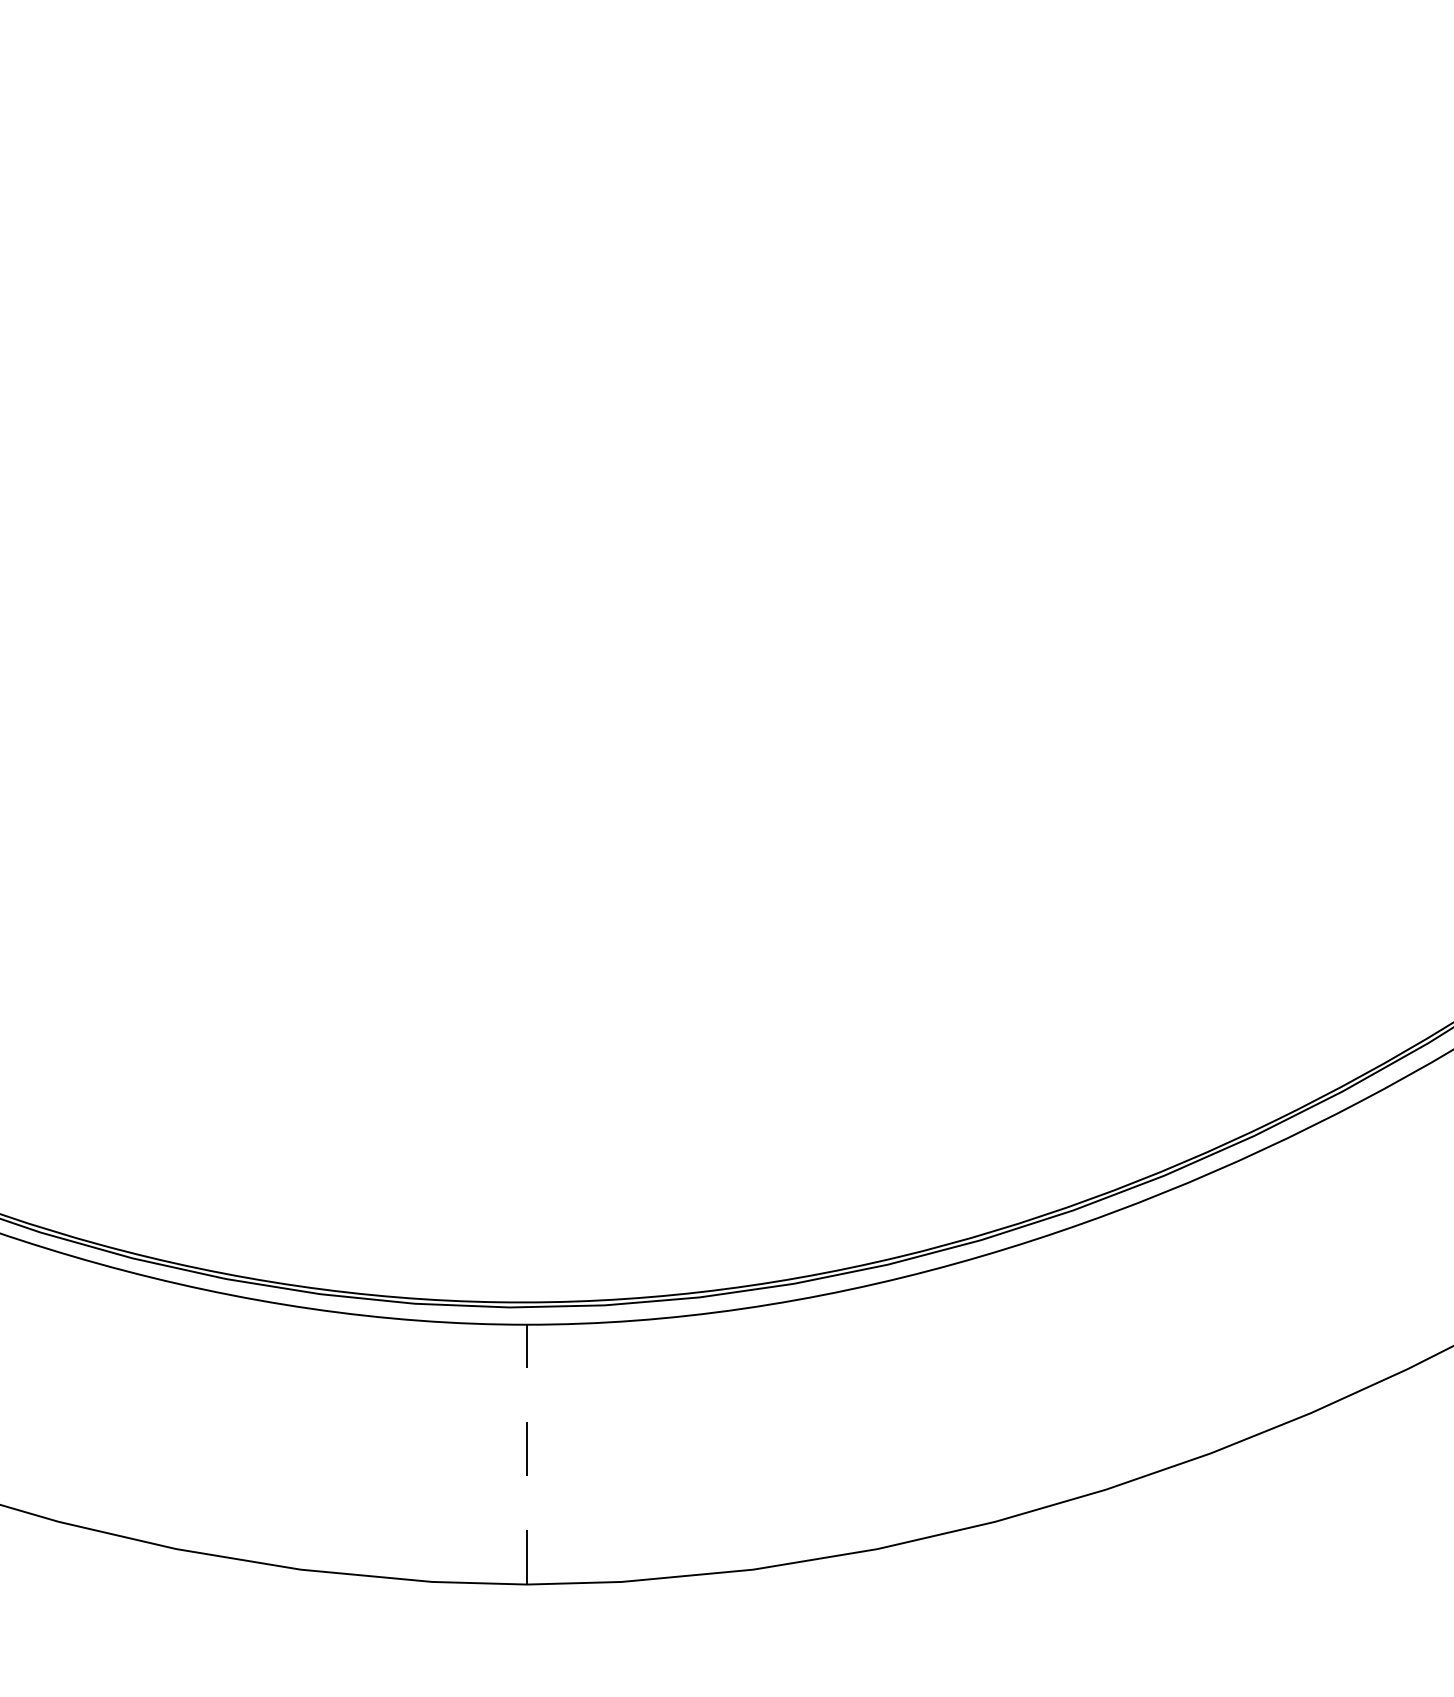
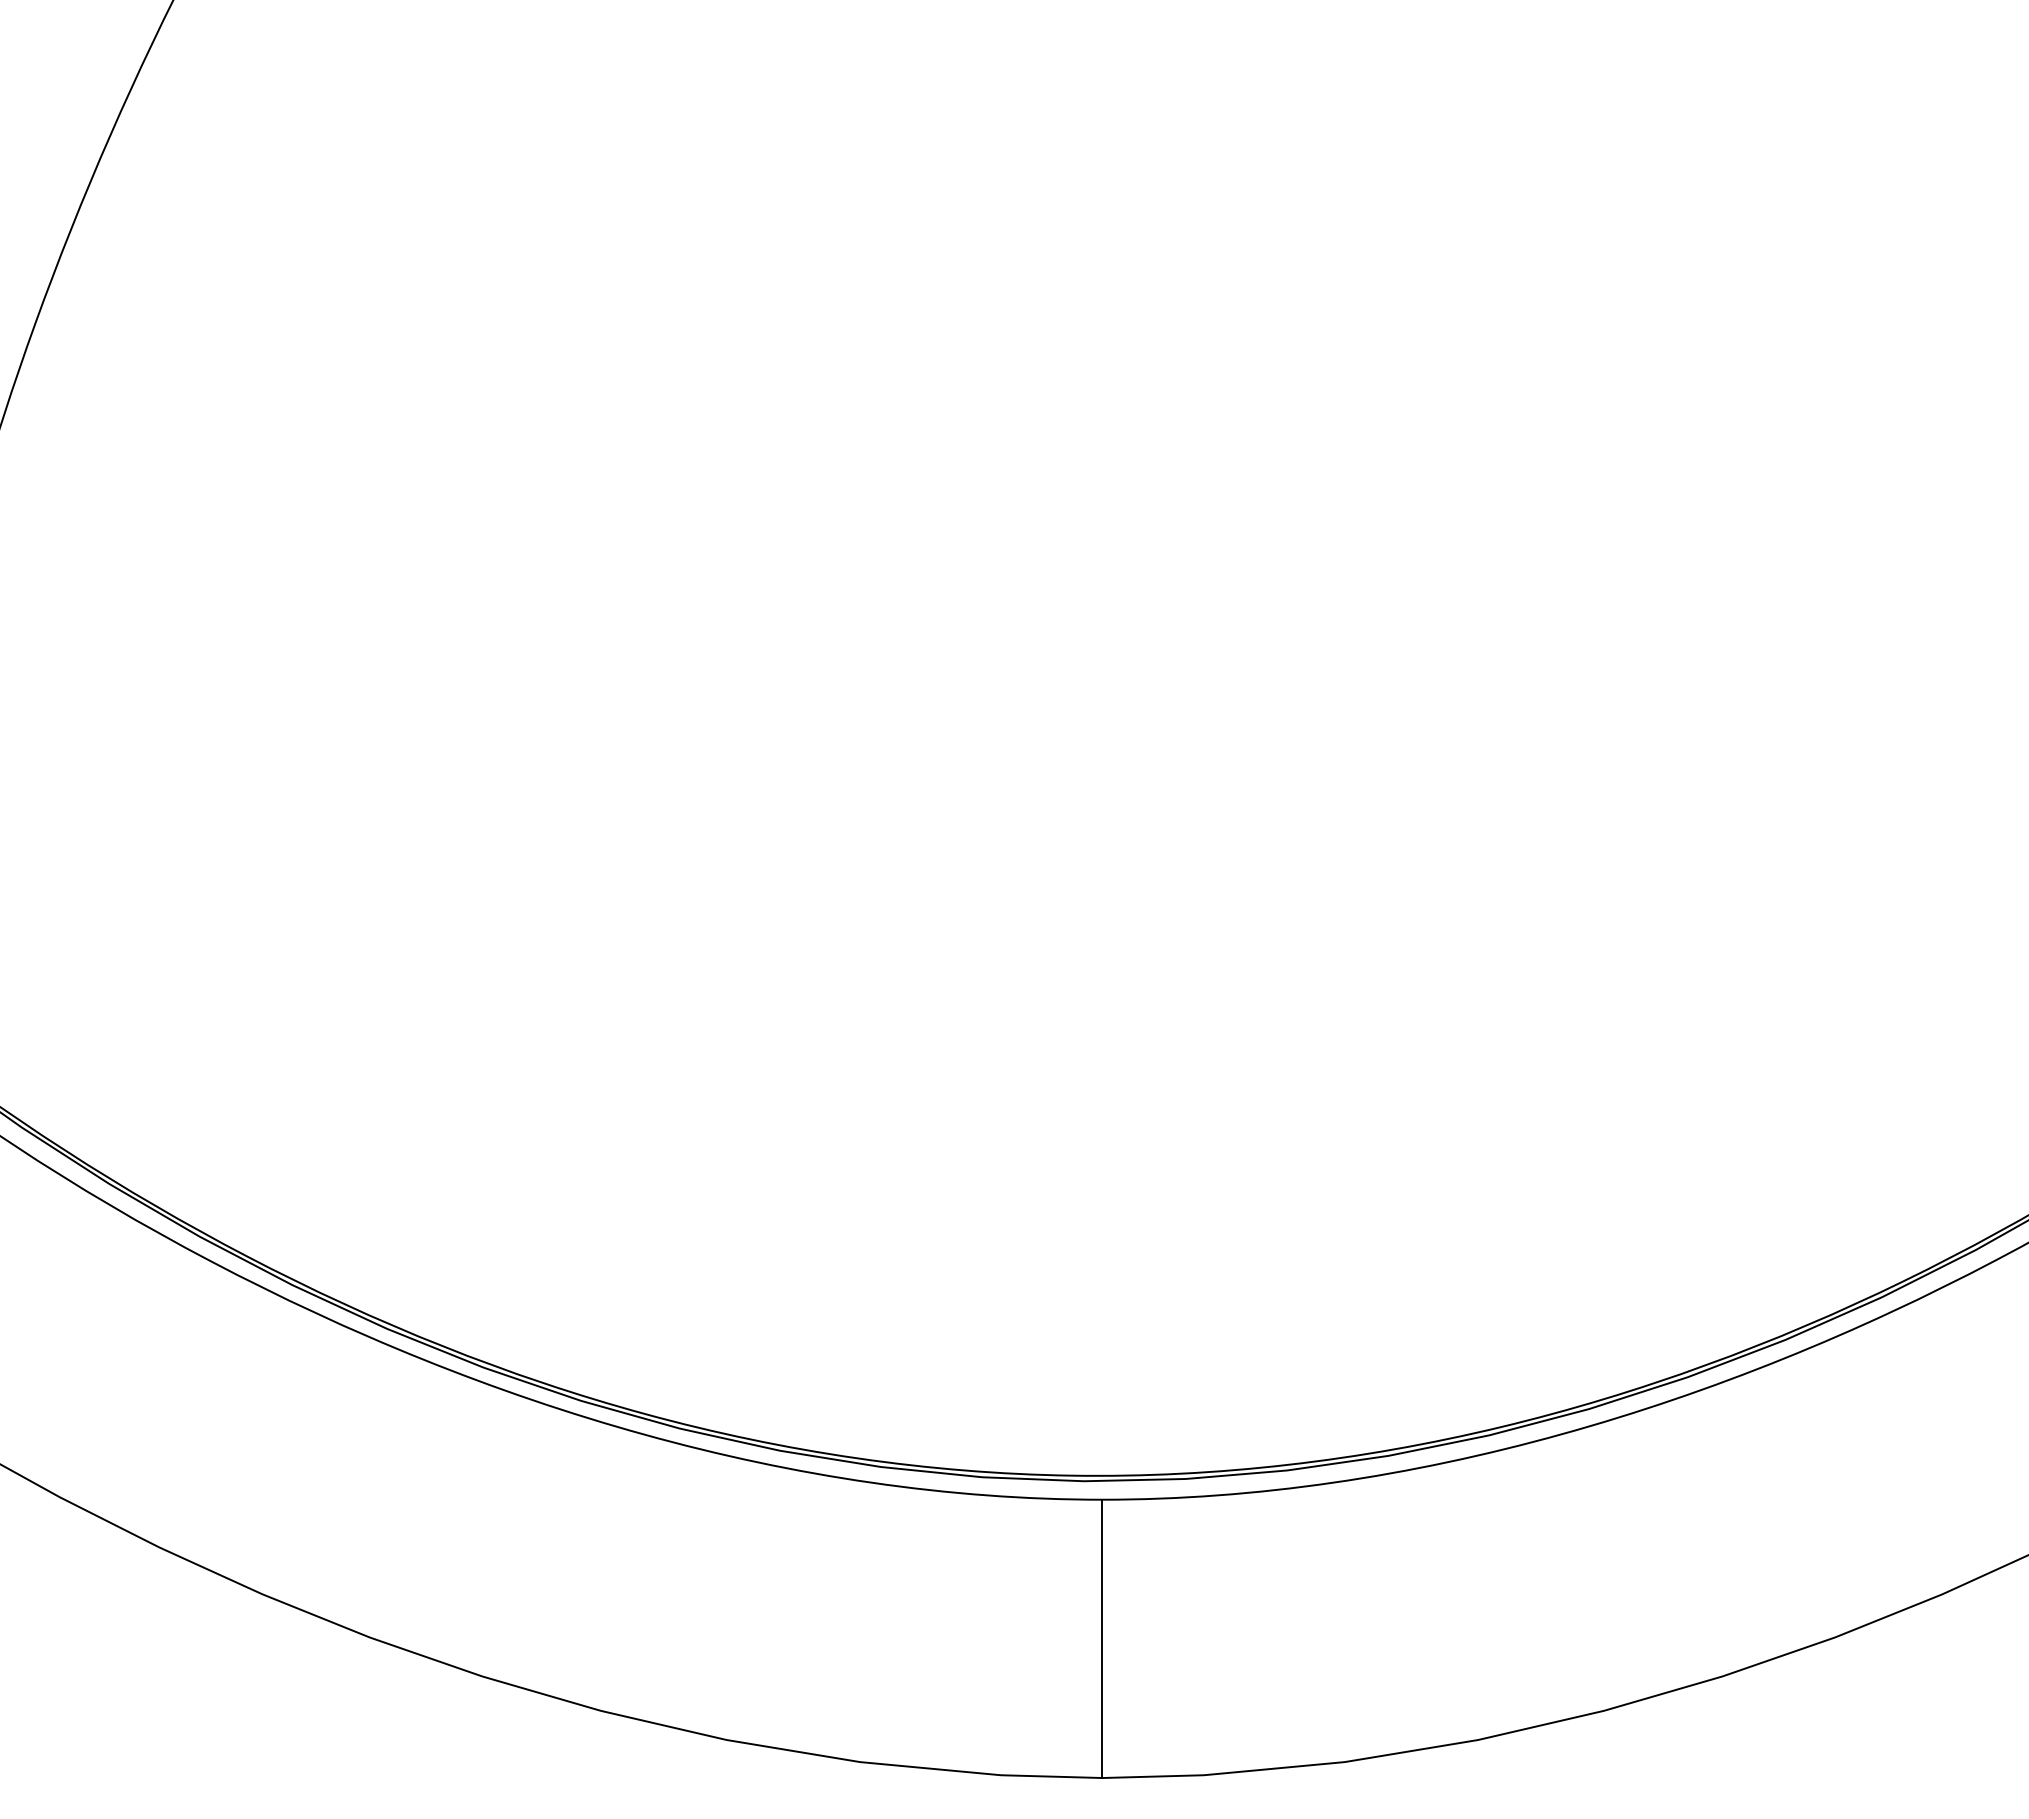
line: (527, 1454) -> (1102, 1638), dashed -> solid

